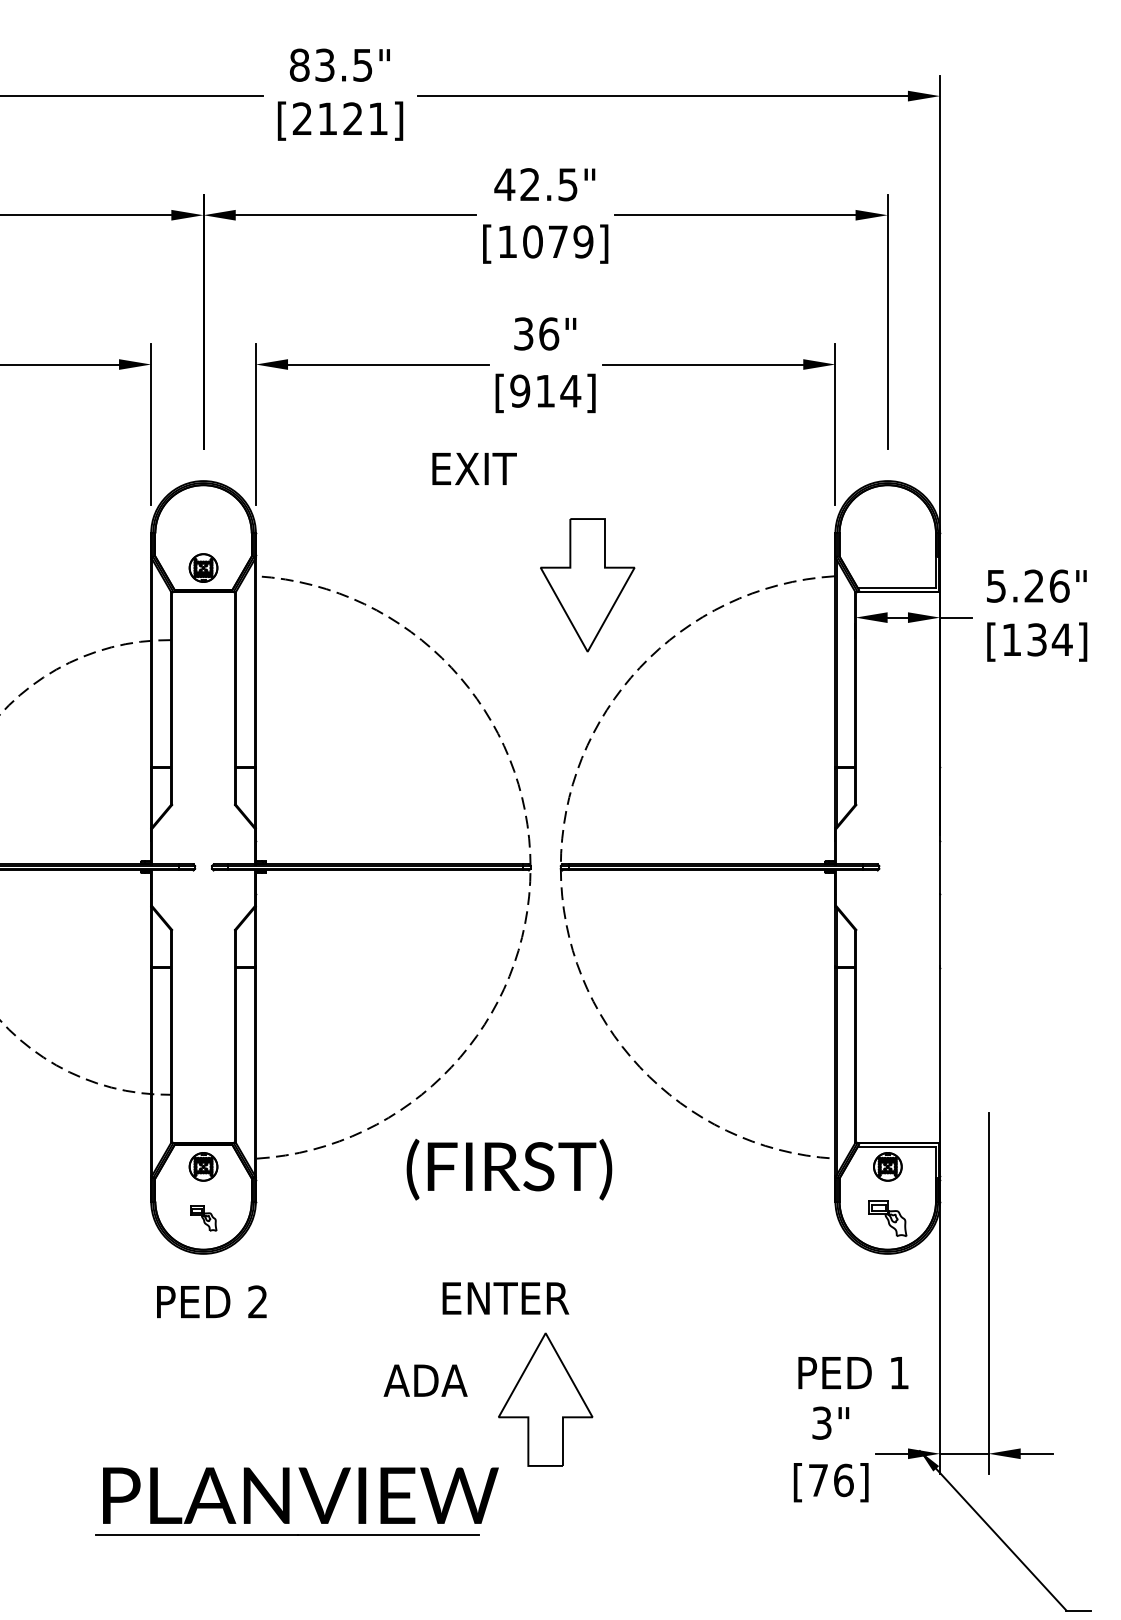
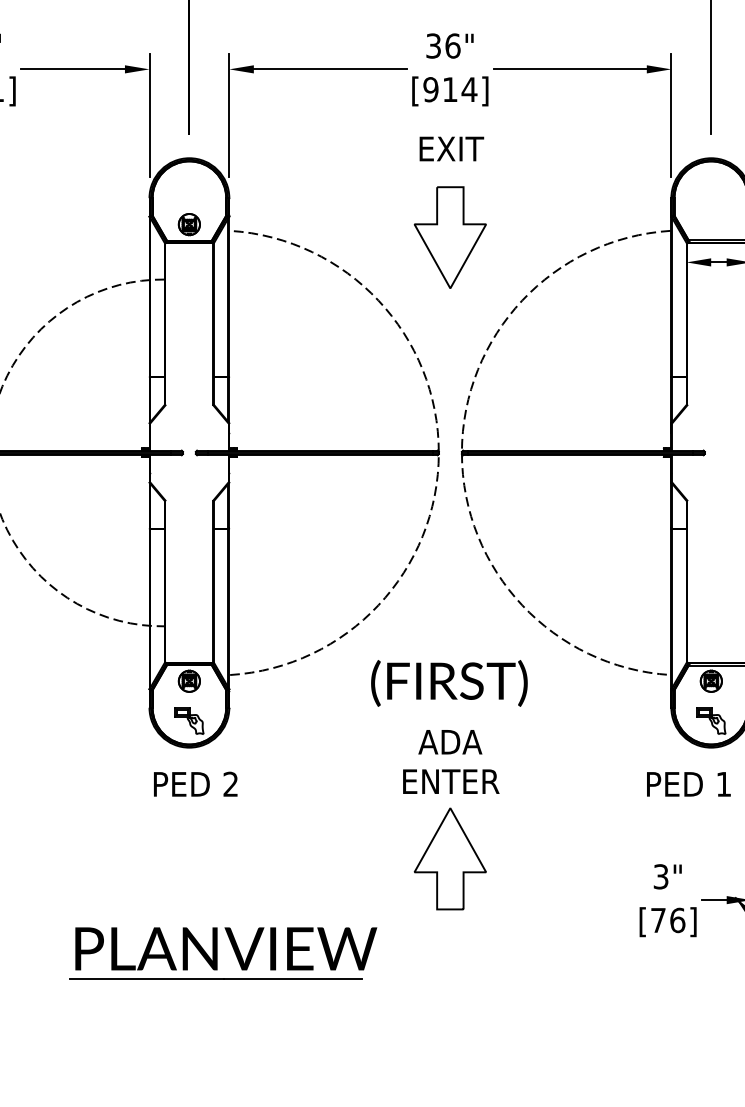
text: (474, 468) -> (451, 148), moved
part: (587, 585) -> (450, 237), moved
text: (509, 1169) -> (449, 683), moved
part: (203, 1218) -> (189, 720), size x1.43
text: (505, 1298) -> (450, 781), moved
text: (853, 1373) -> (688, 784), moved
text: (425, 1380) -> (450, 742), moved
part: (289, 1501) -> (217, 953), moved

